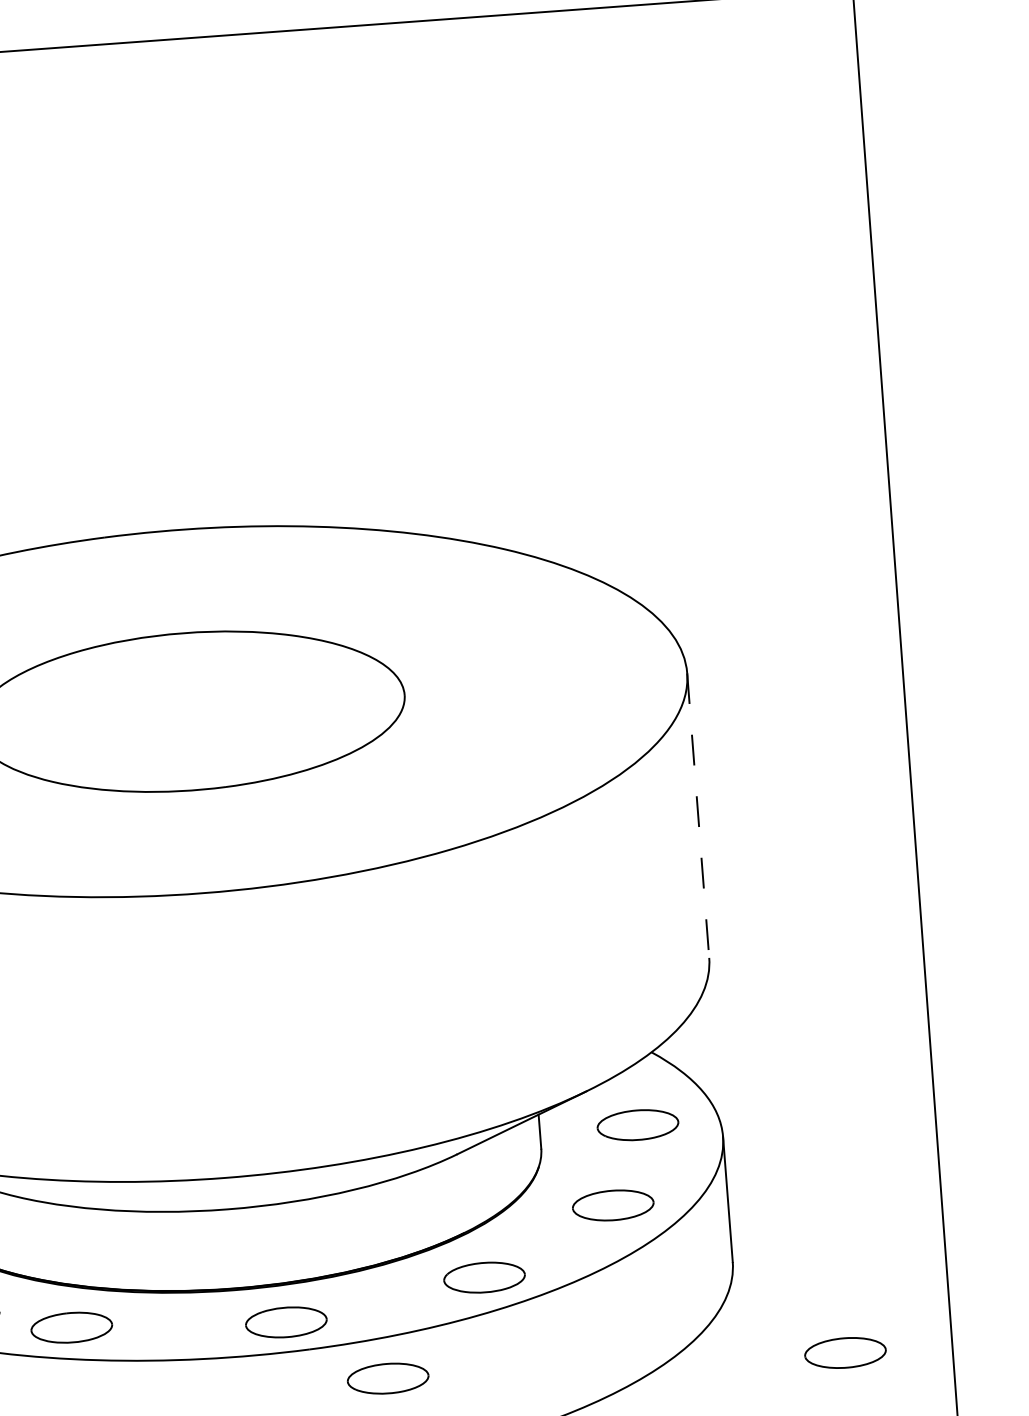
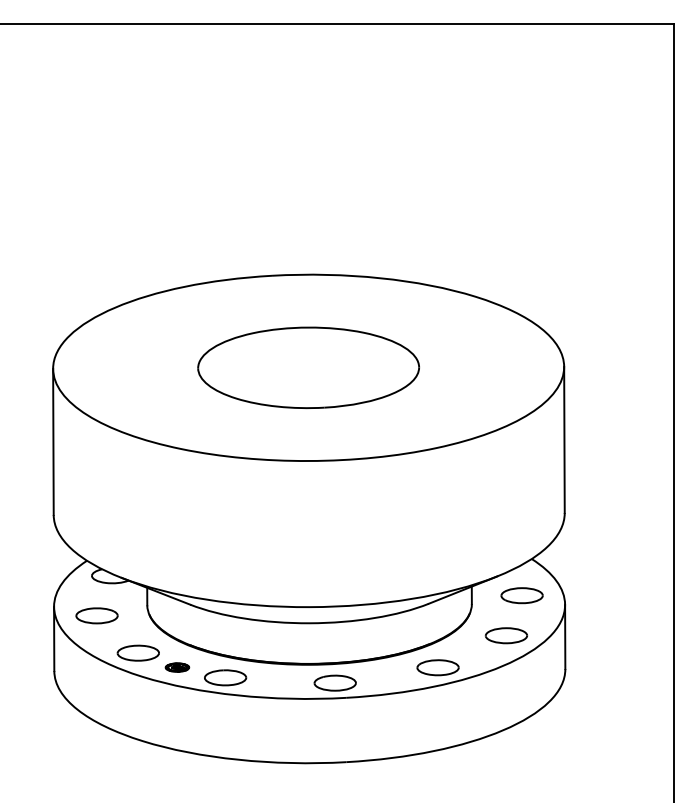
line: (698, 816) -> (564, 440), dashed -> solid
part: (845, 1352) -> (619, 719), removed
part: (386, 1378) -> (384, 715), removed

